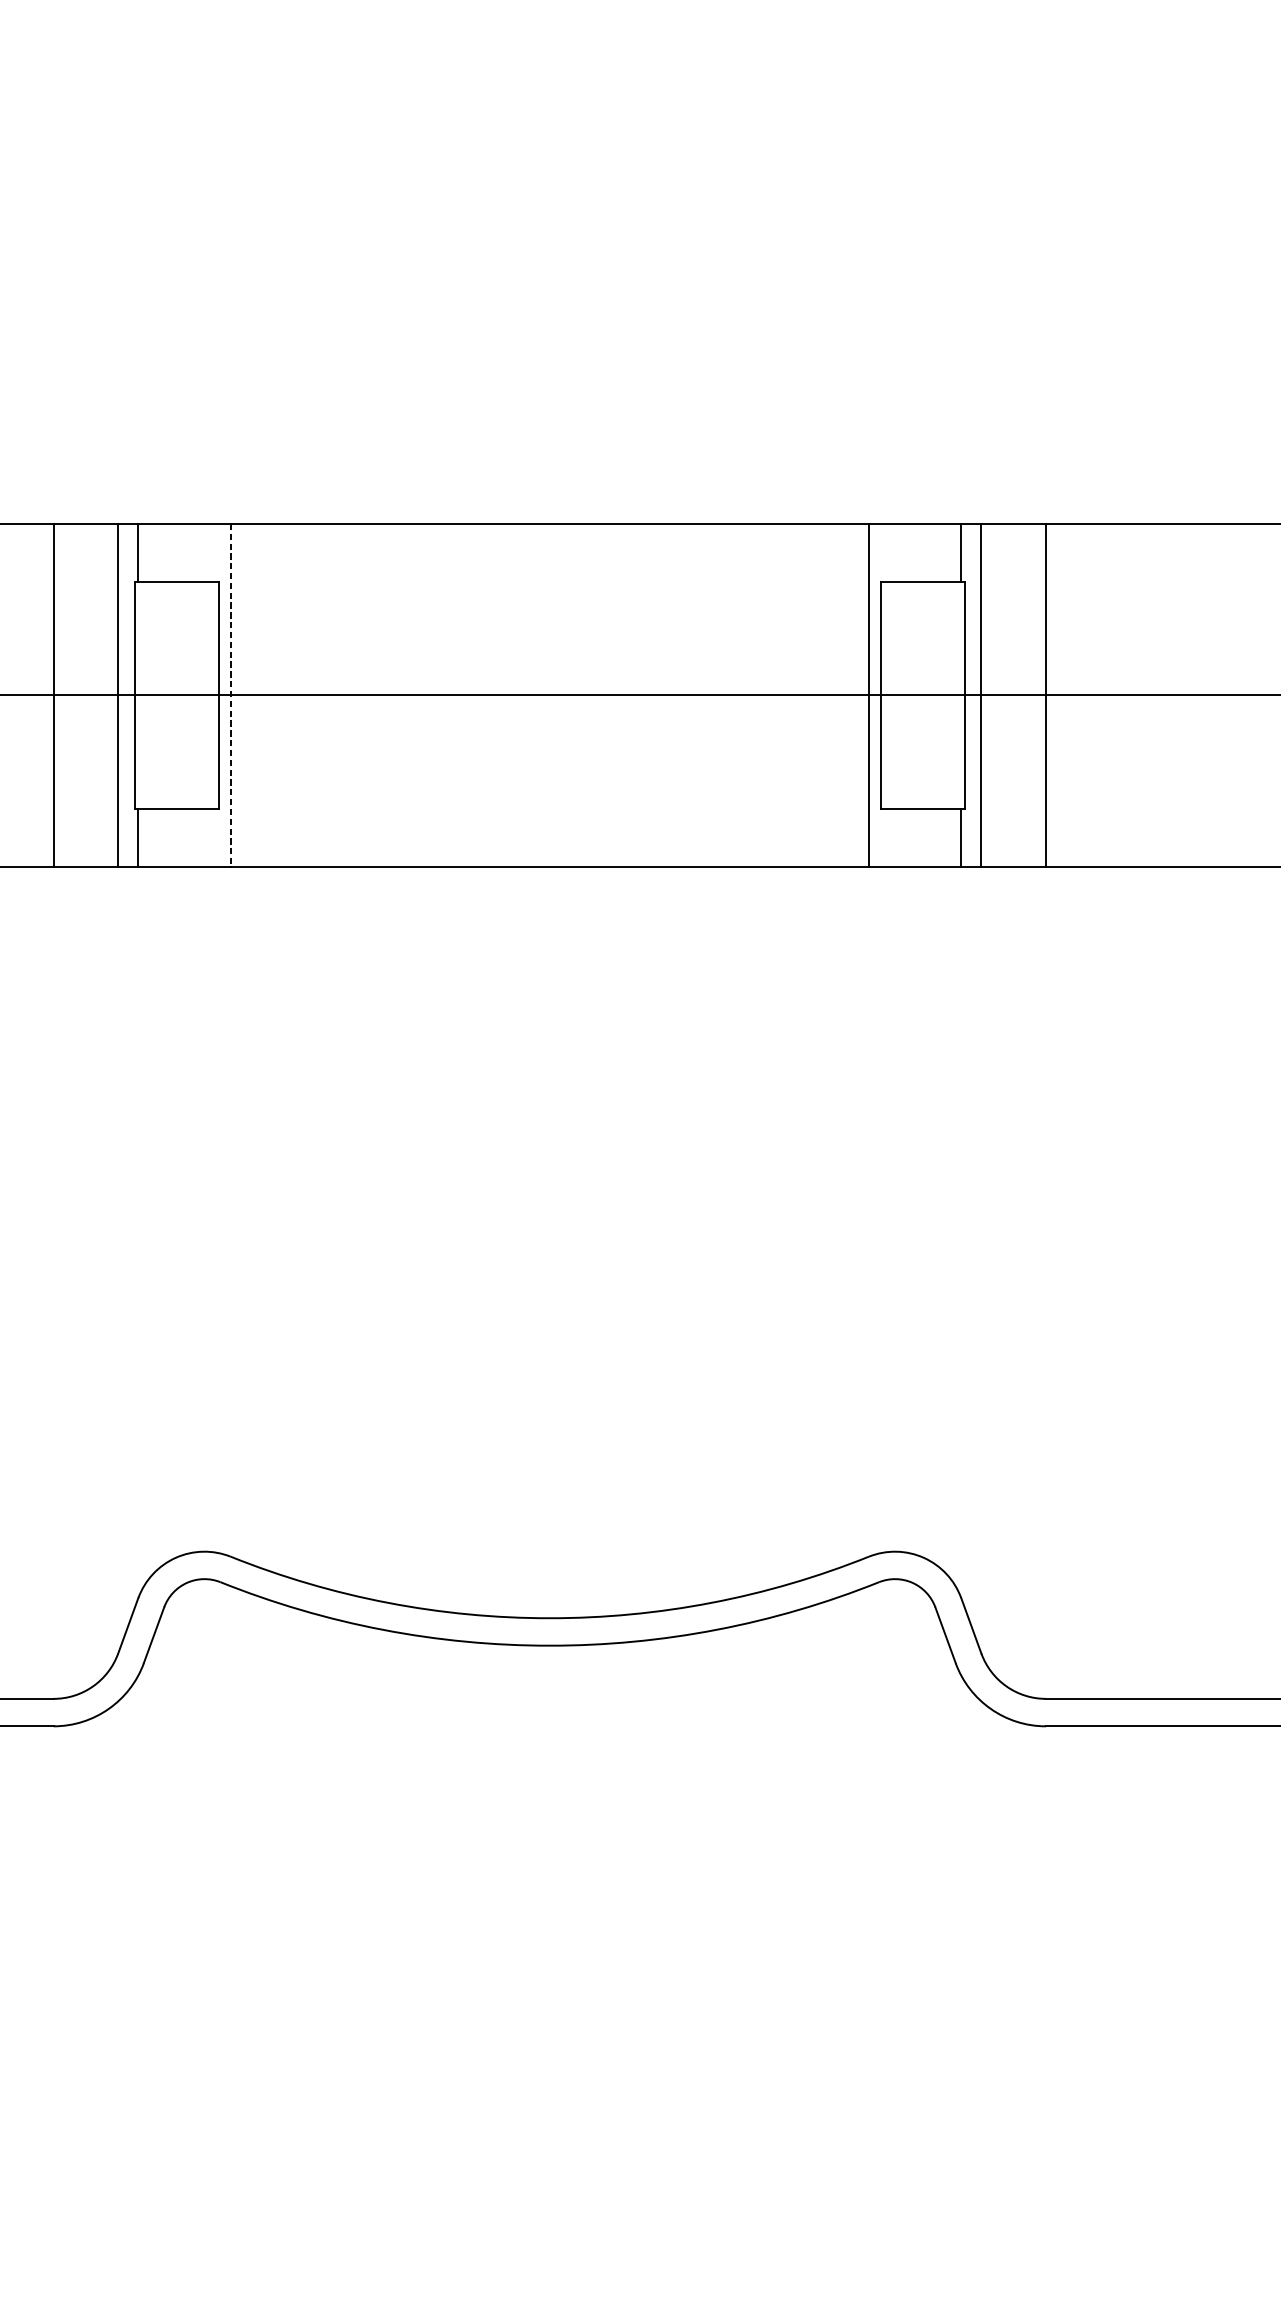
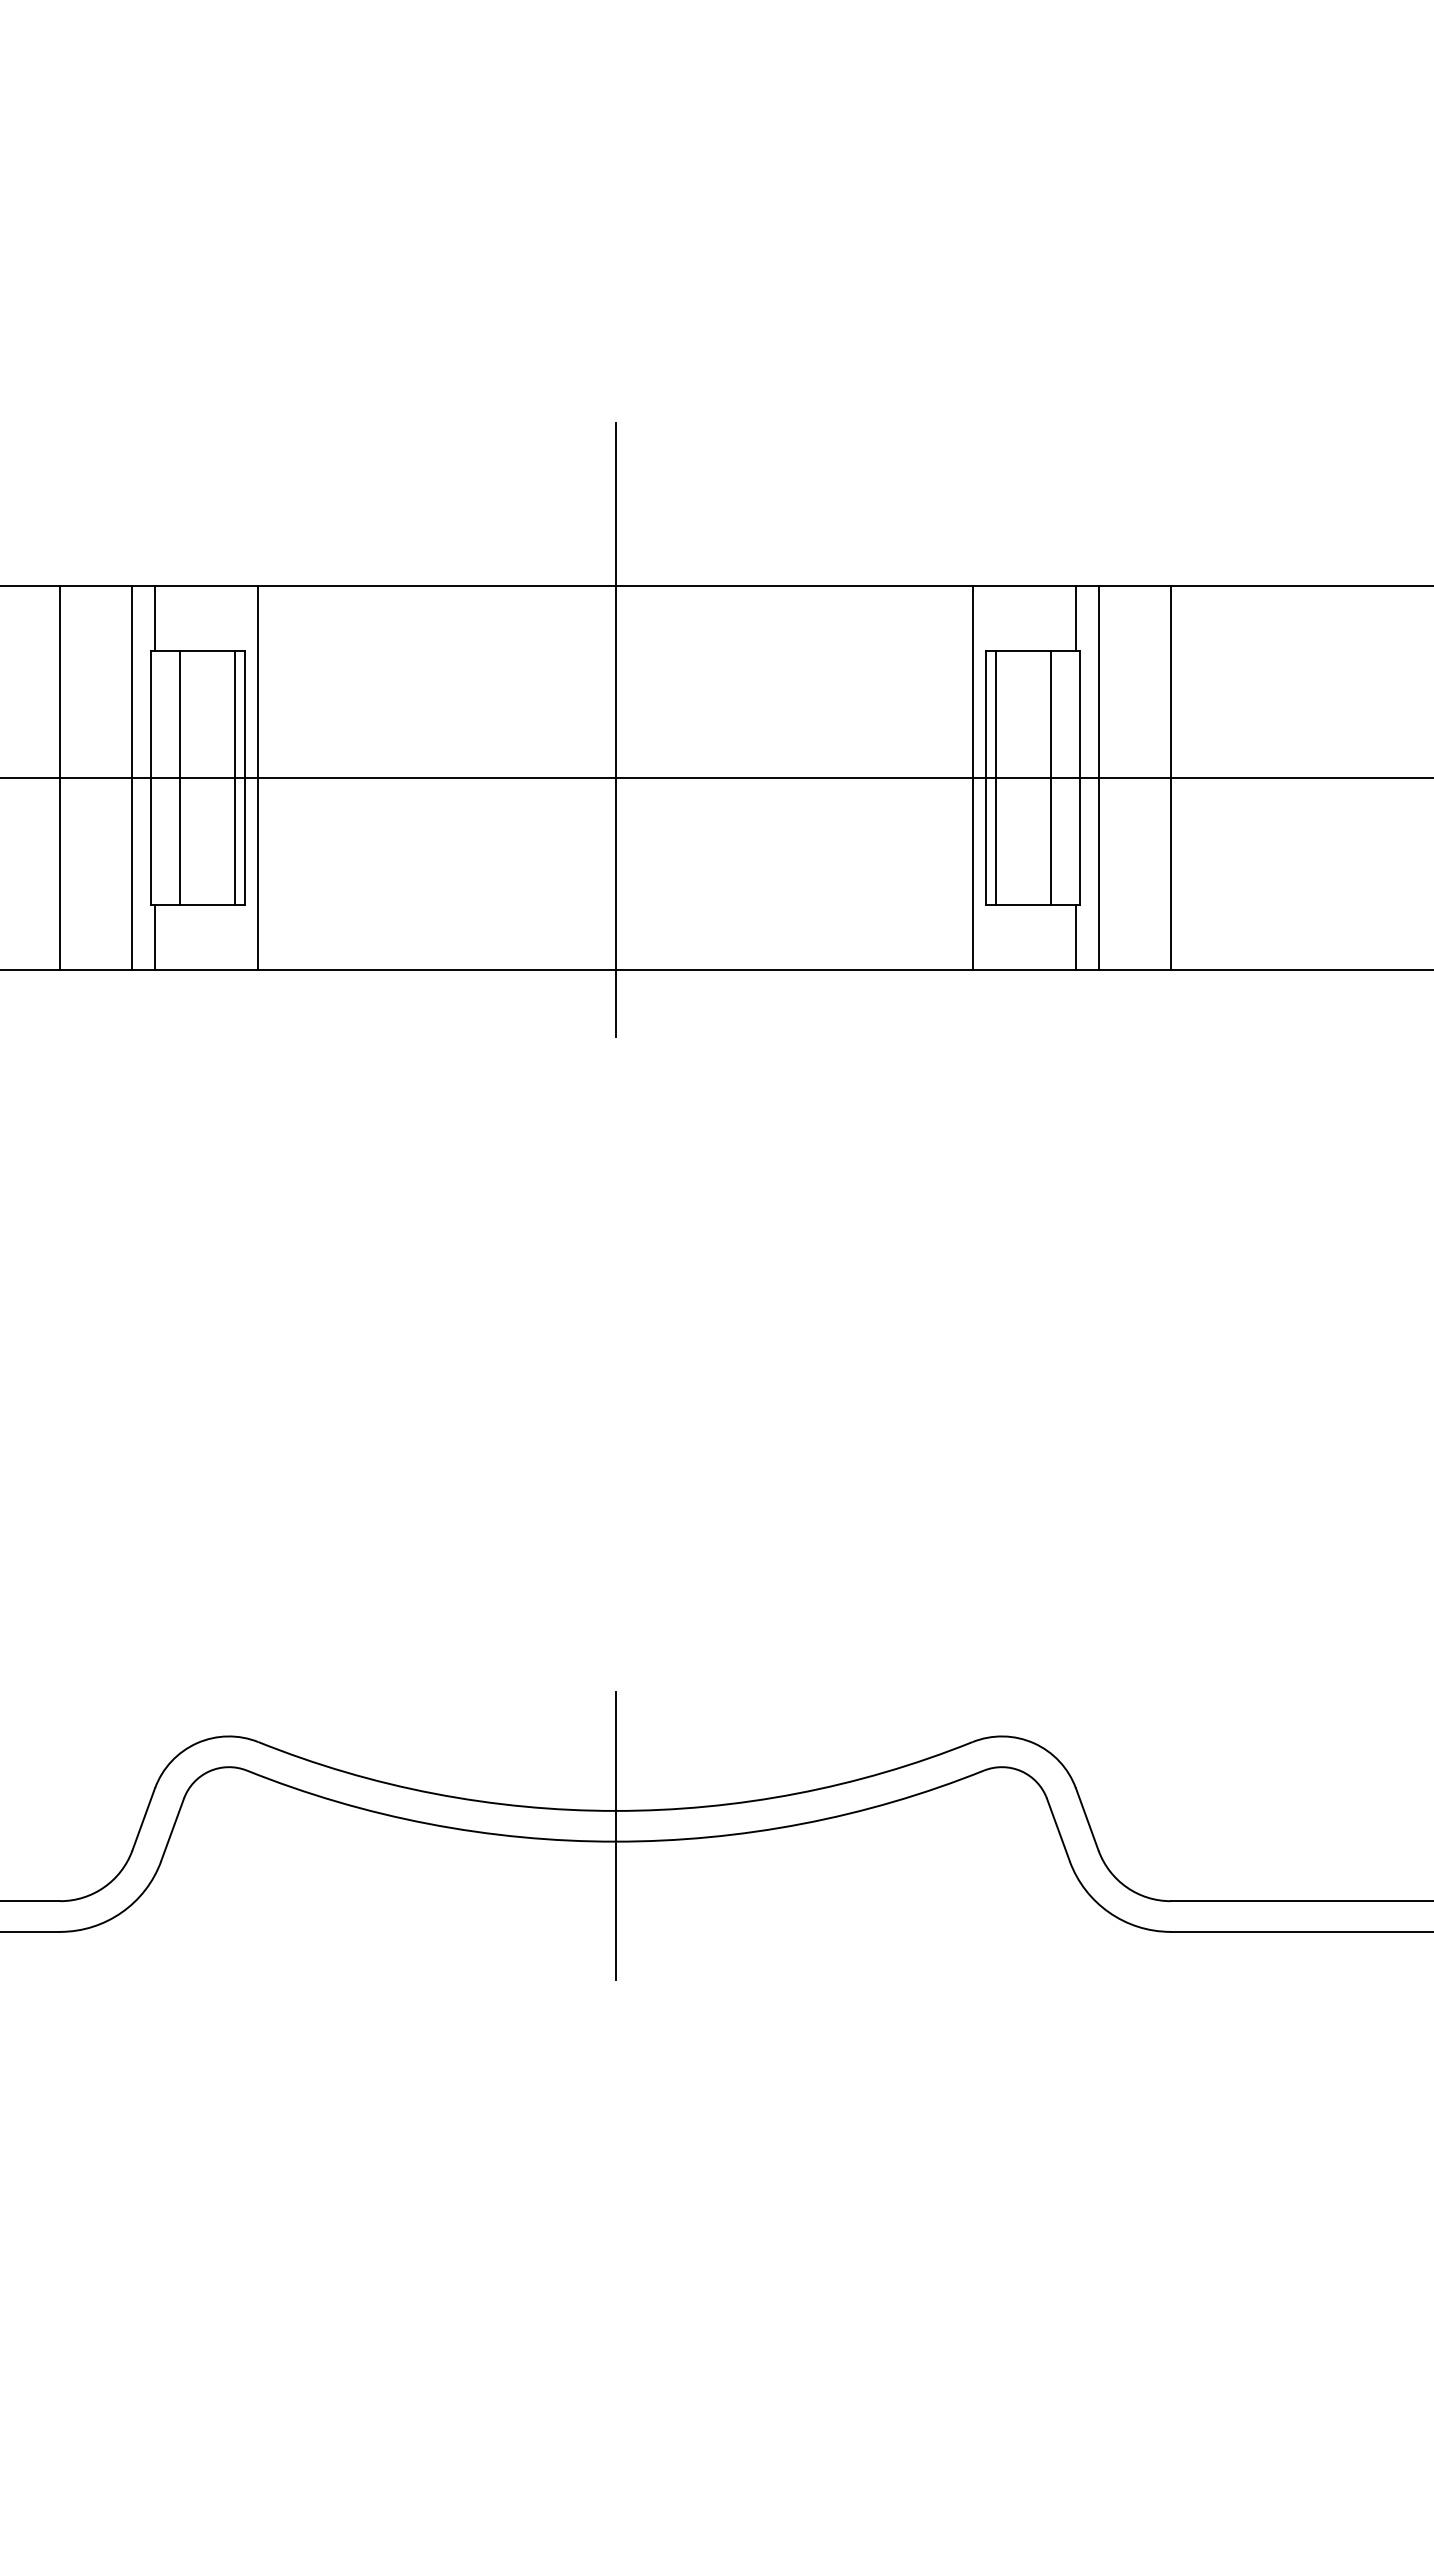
line: (549, 651) -> (615, 729), added
line: (161, 694) -> (180, 777), added
line: (209, 694) -> (234, 777), added
line: (890, 694) -> (996, 777), added
line: (938, 694) -> (1050, 777), added
line: (230, 695) -> (258, 778), dashed -> solid
line: (549, 1640) -> (615, 1835), added

